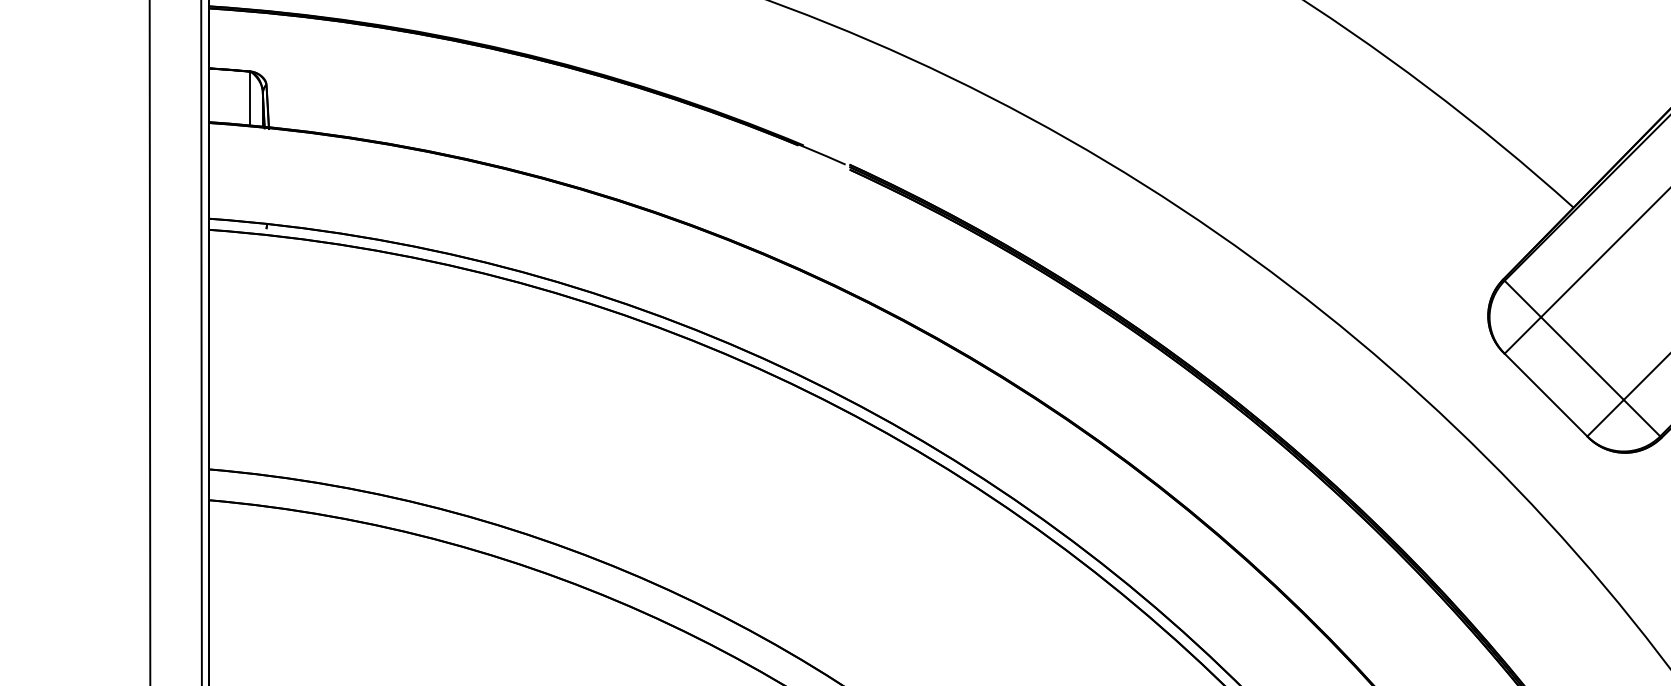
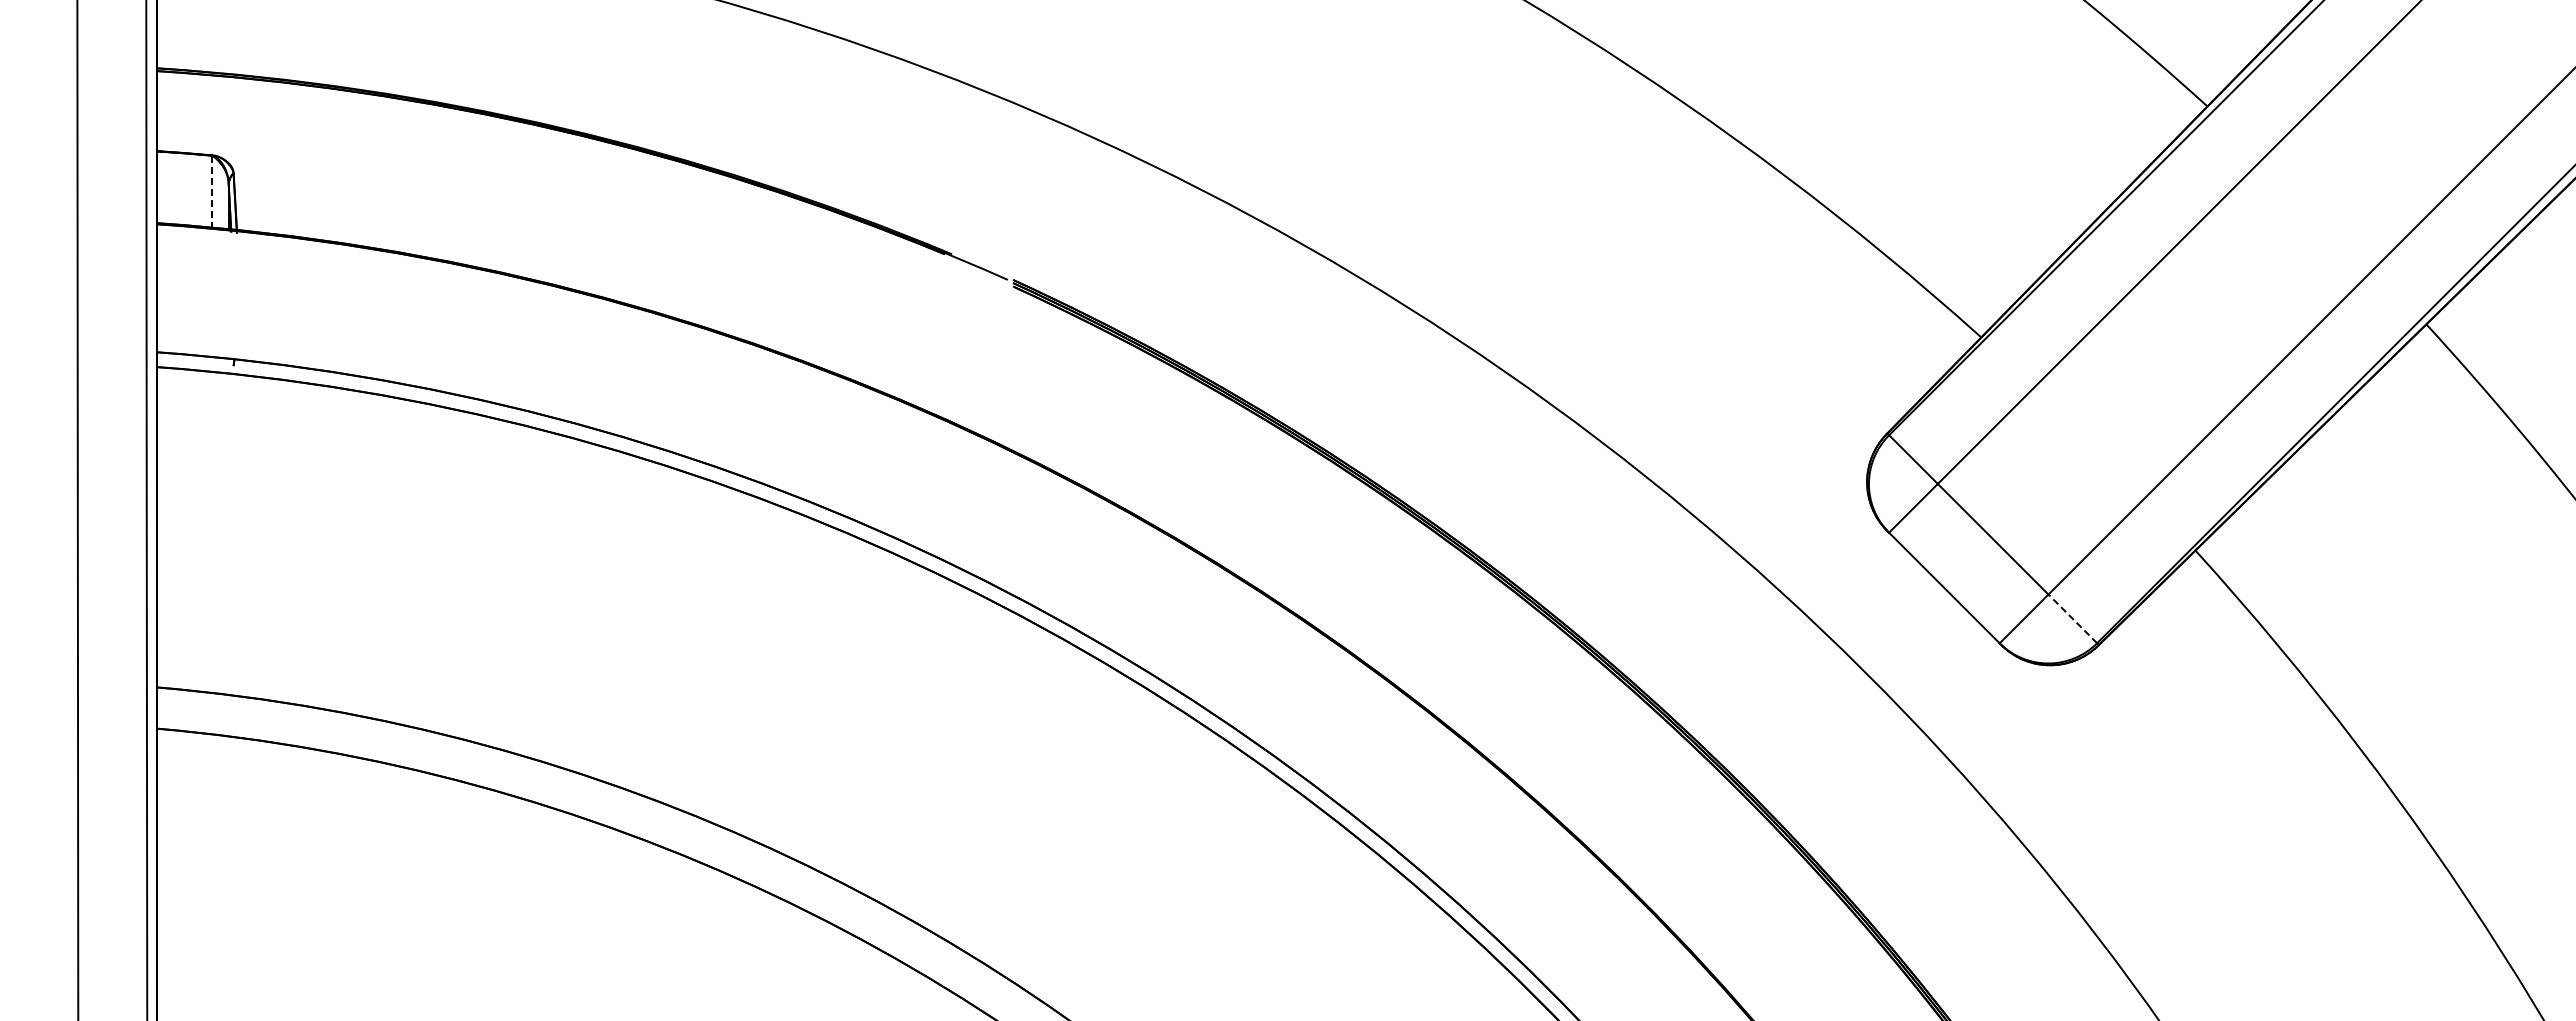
line: (249, 98) -> (211, 191), solid -> dashed
line: (1641, 417) -> (2072, 618), solid -> dashed

